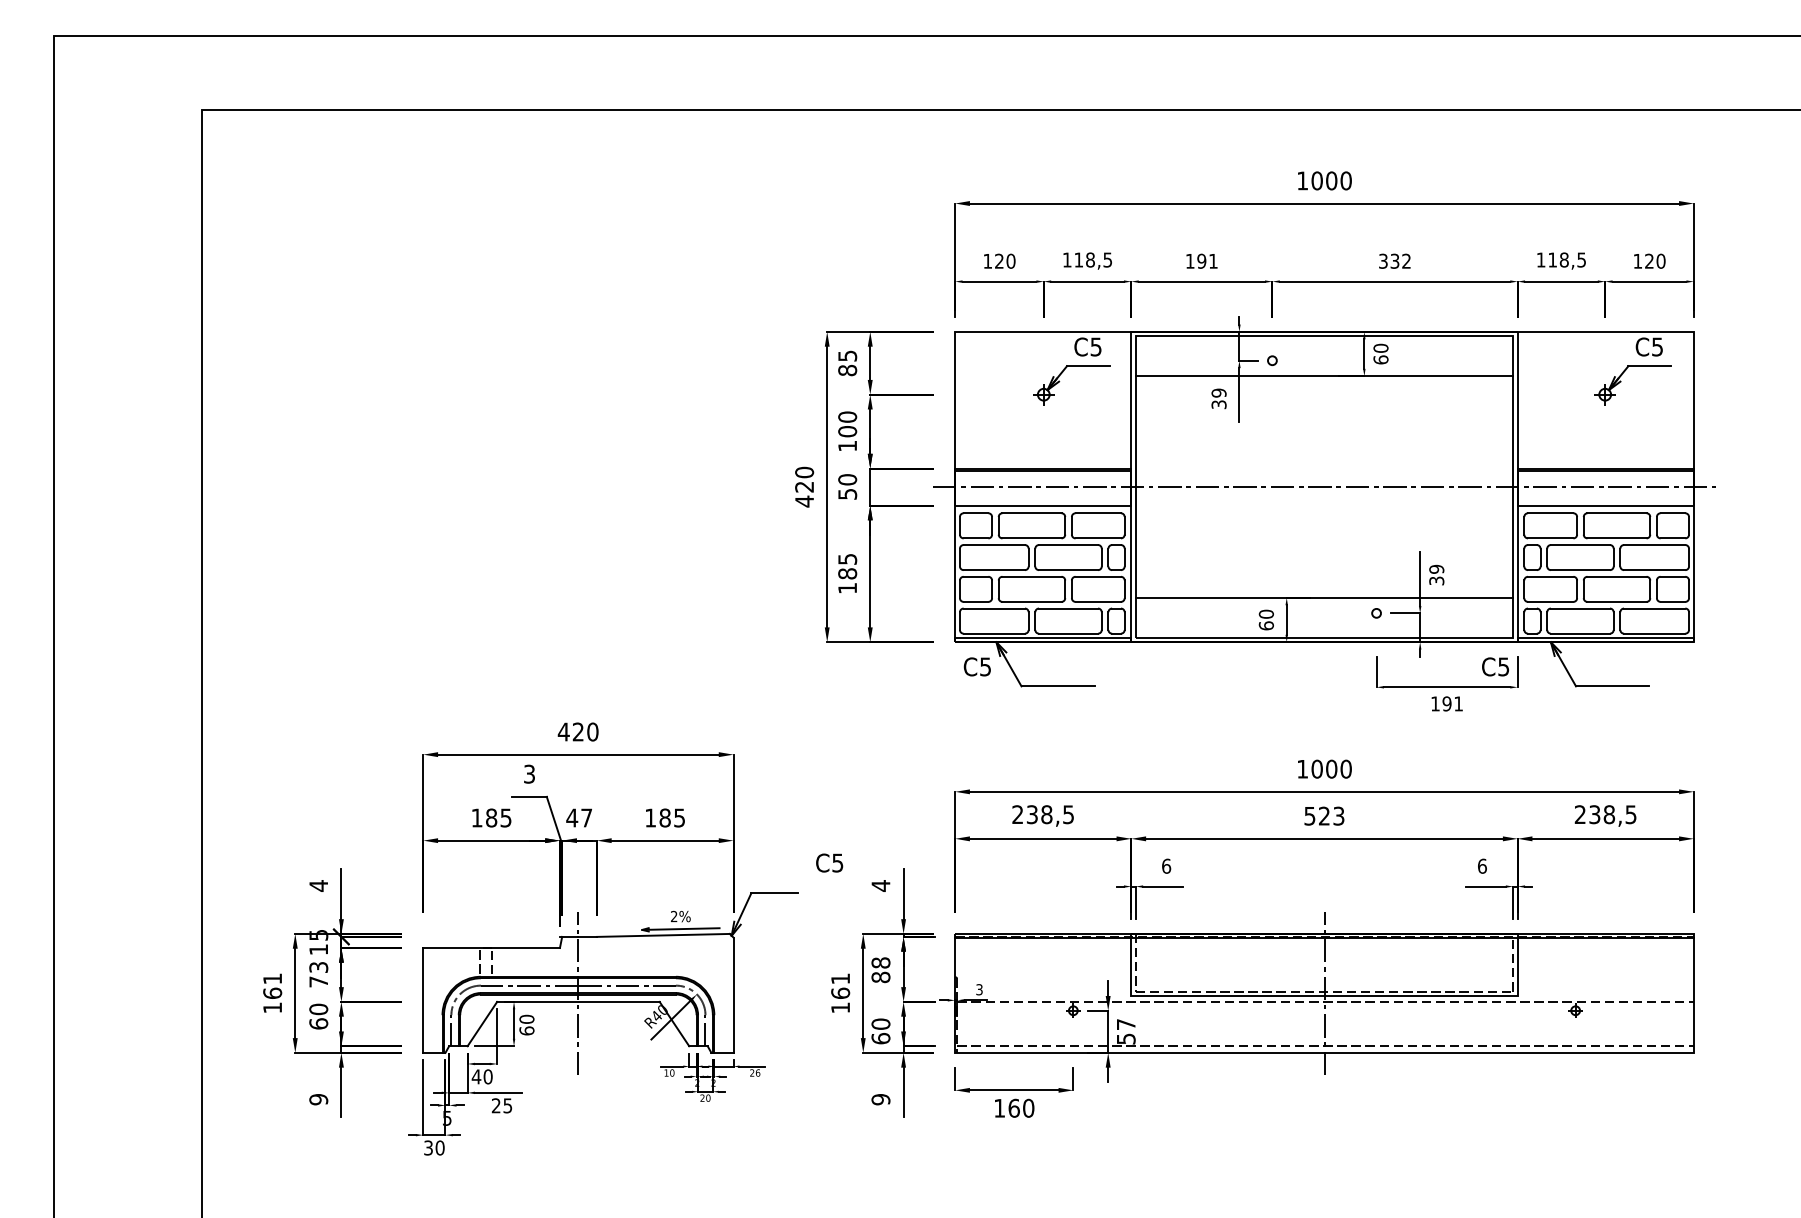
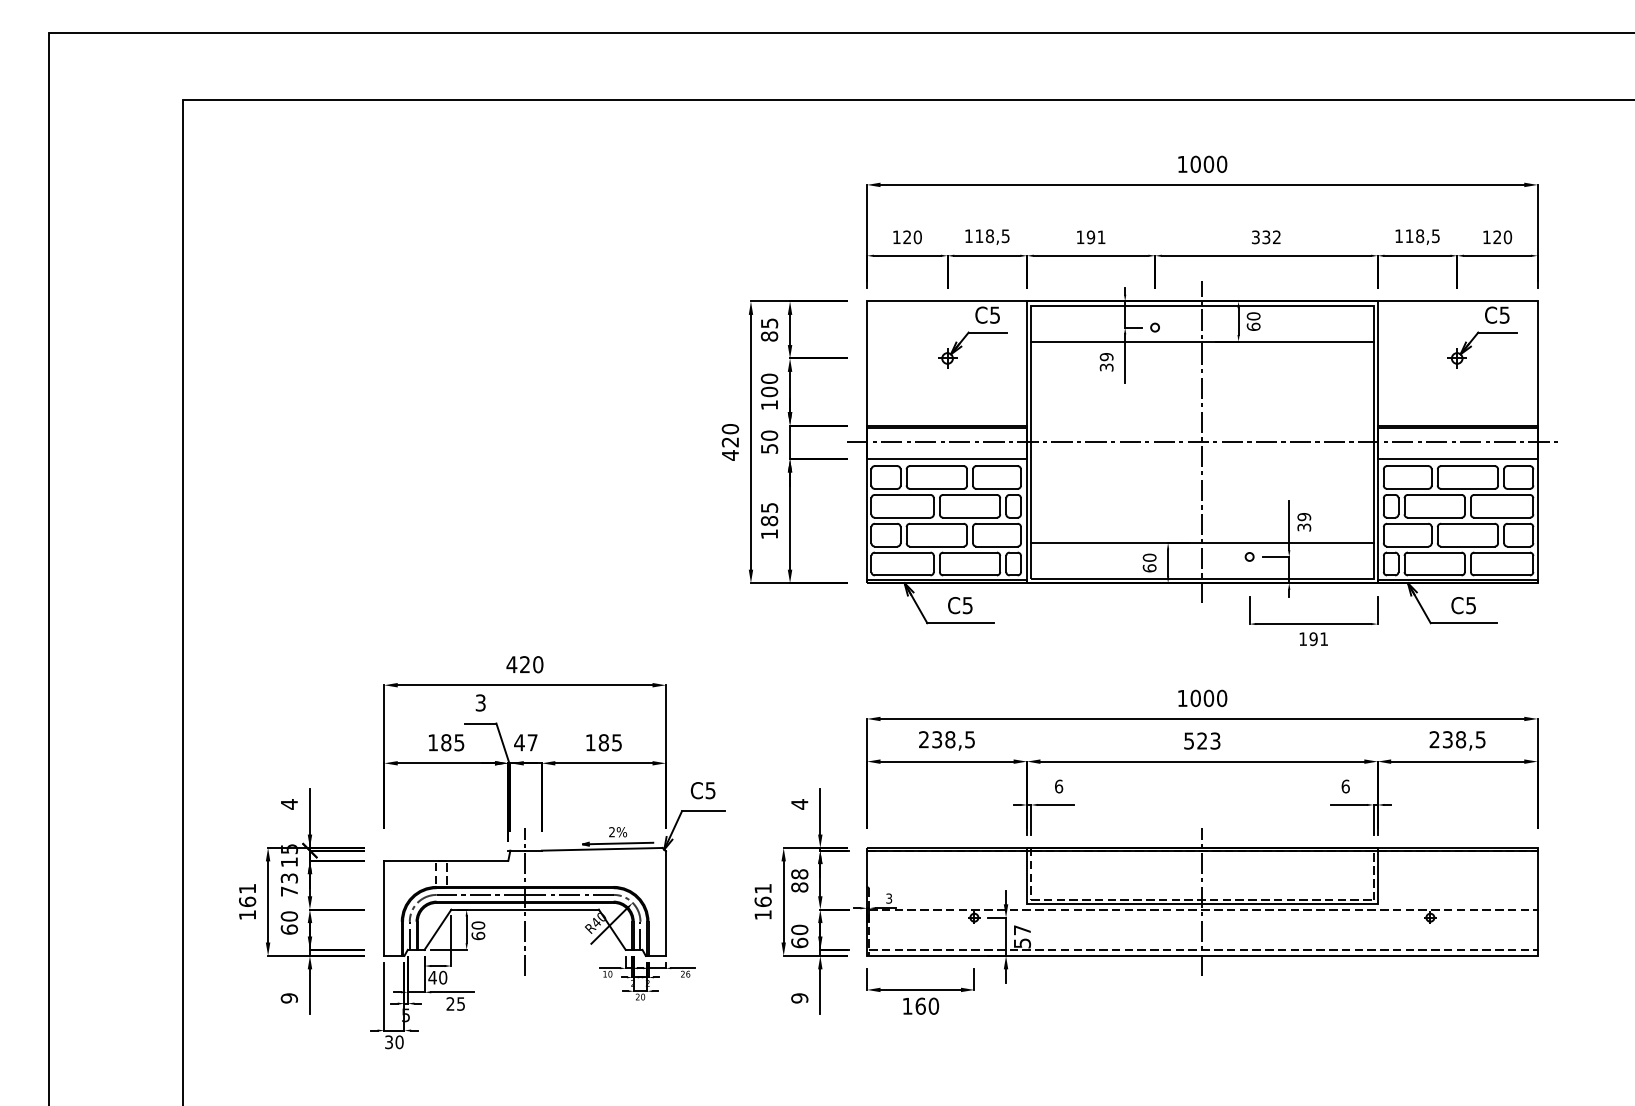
line: (1324, 487) -> (1202, 442), added
text: (977, 666) -> (960, 605), moved
text: (1495, 666) -> (1463, 605), moved
text: (828, 862) -> (702, 790), moved

